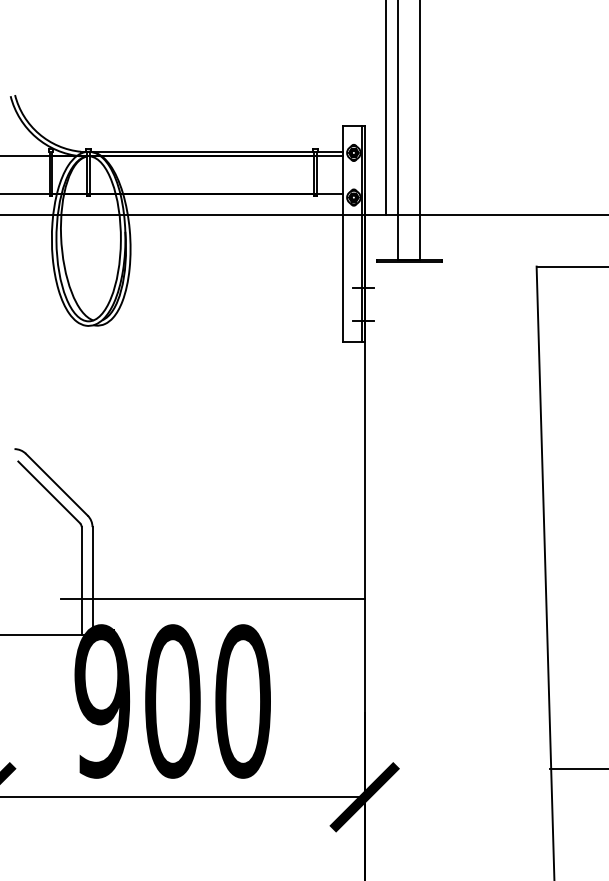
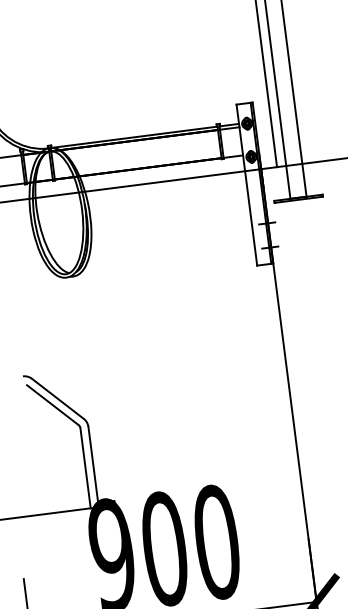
line: (212, 598) -> (184, 468), removed

